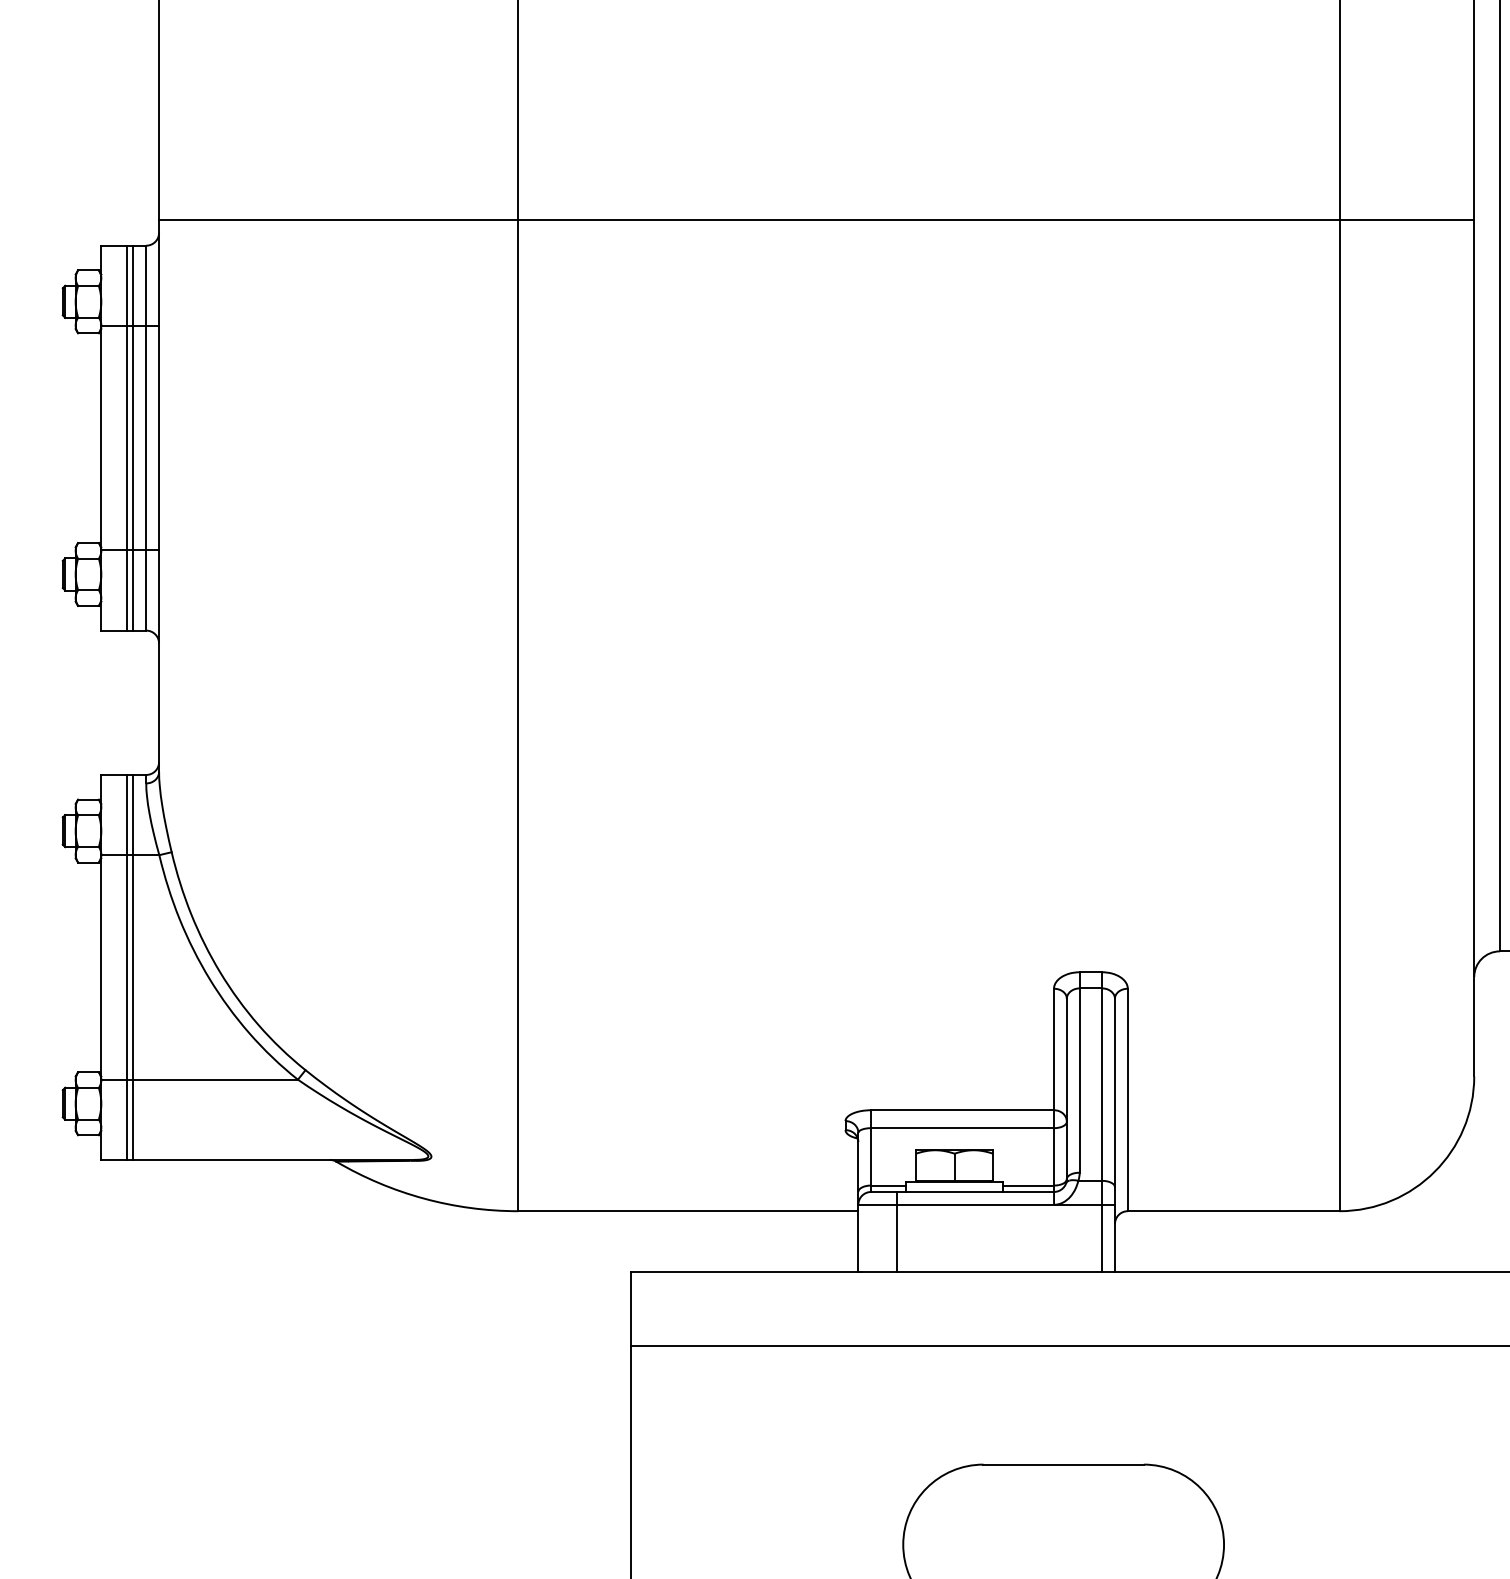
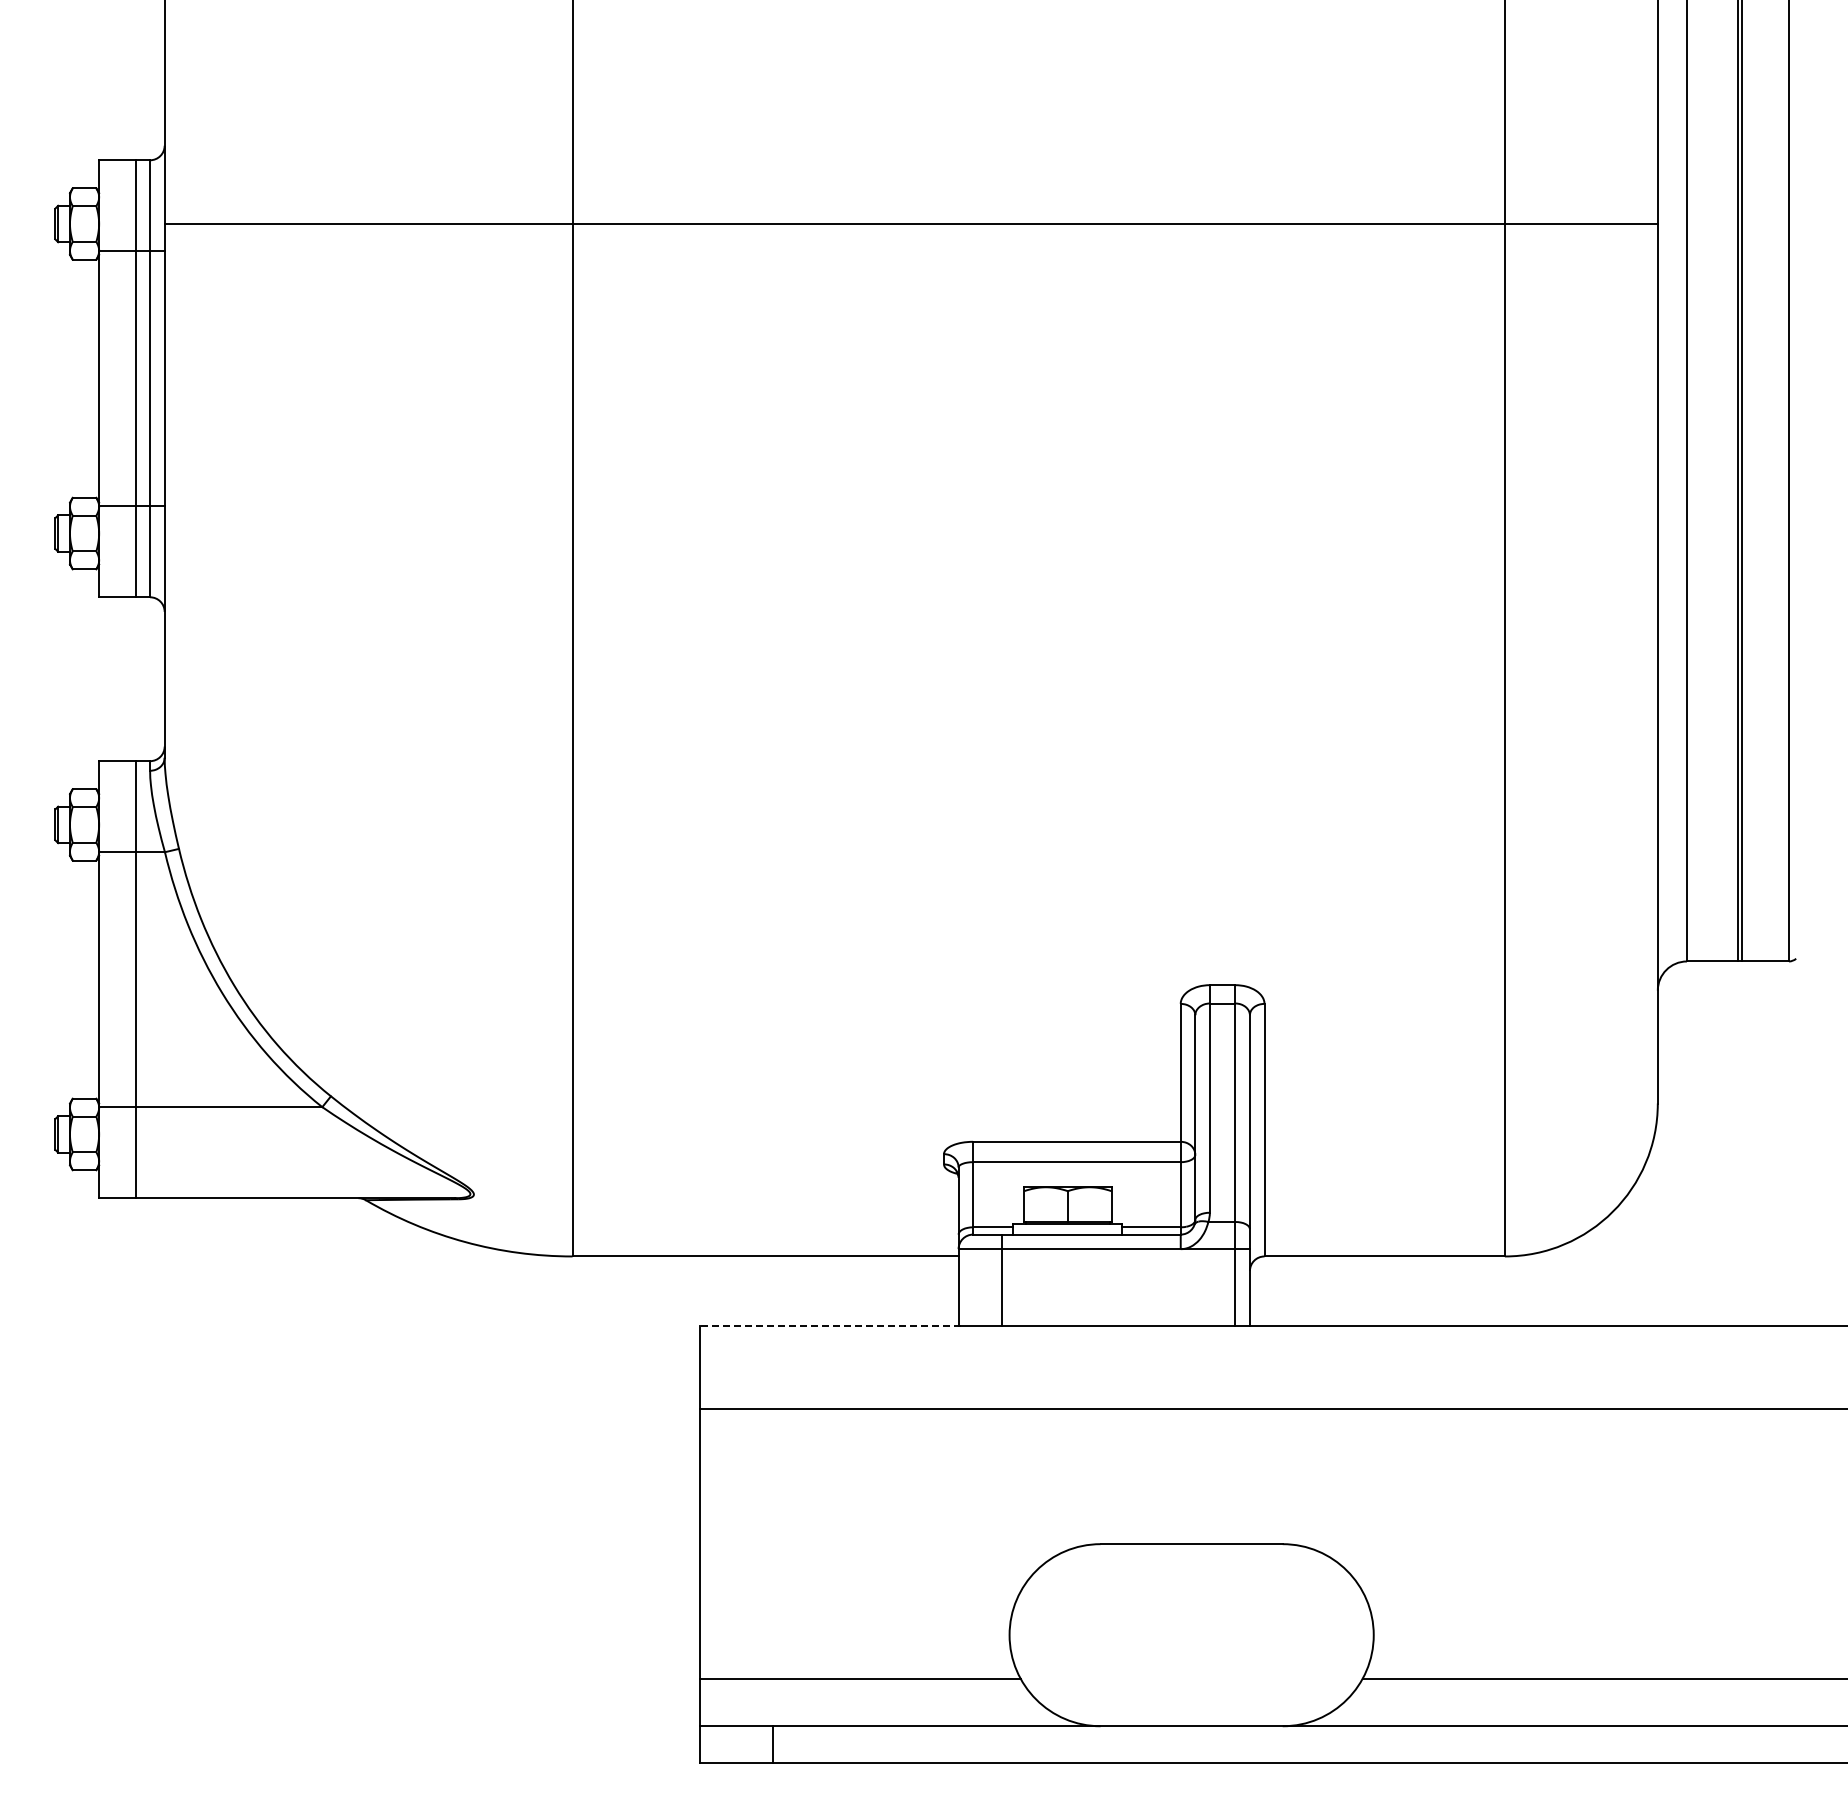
line: (815, 220) -> (910, 224), moved
line: (127, 437) -> (128, 378), removed
line: (127, 967) -> (128, 979), removed
line: (745, 1272) -> (830, 1325), solid -> dashed

